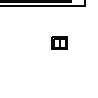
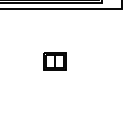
part: (59, 42) -> (55, 60), moved

